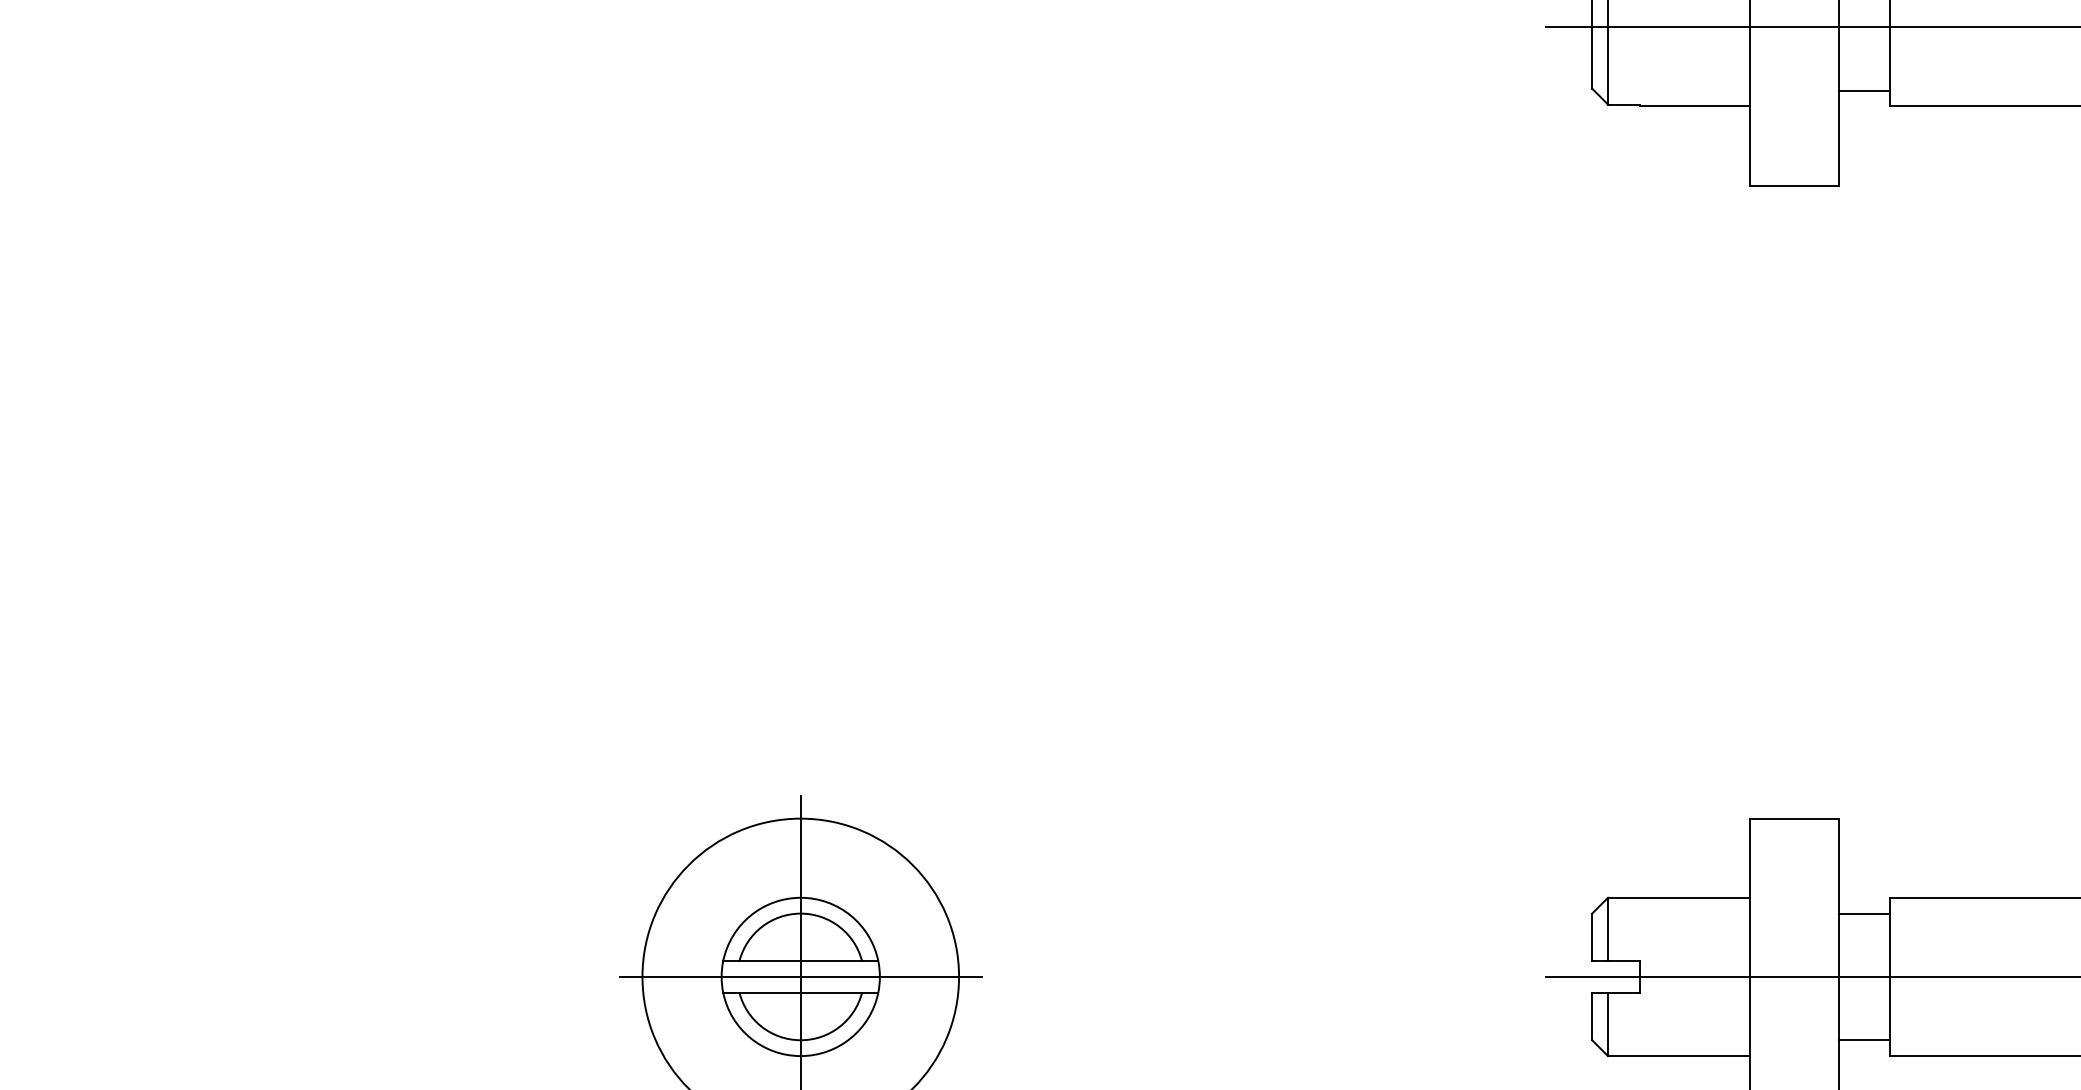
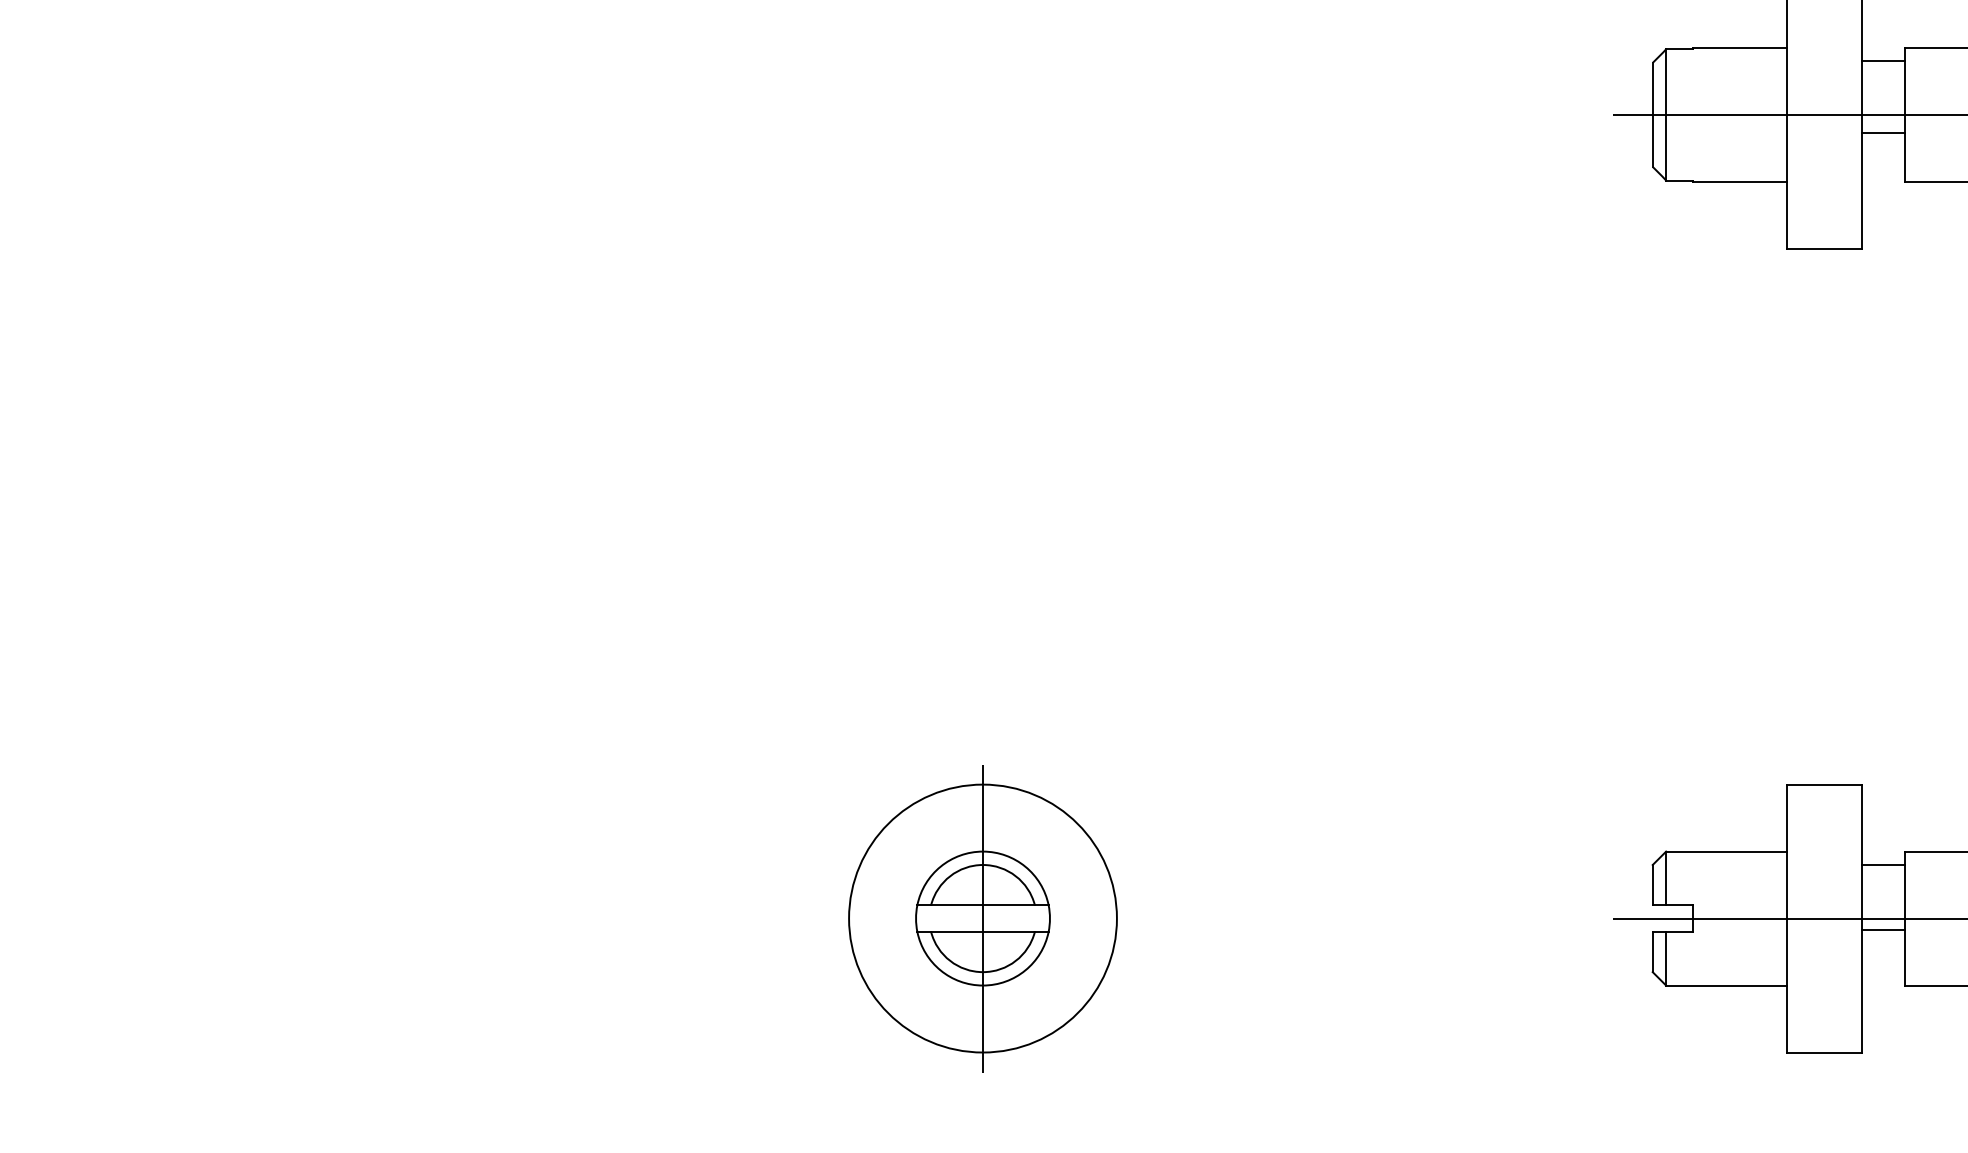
line: (1863, 90) -> (1882, 133), moved
line: (800, 976) -> (982, 918), removed
line: (1863, 1040) -> (1882, 930), moved

